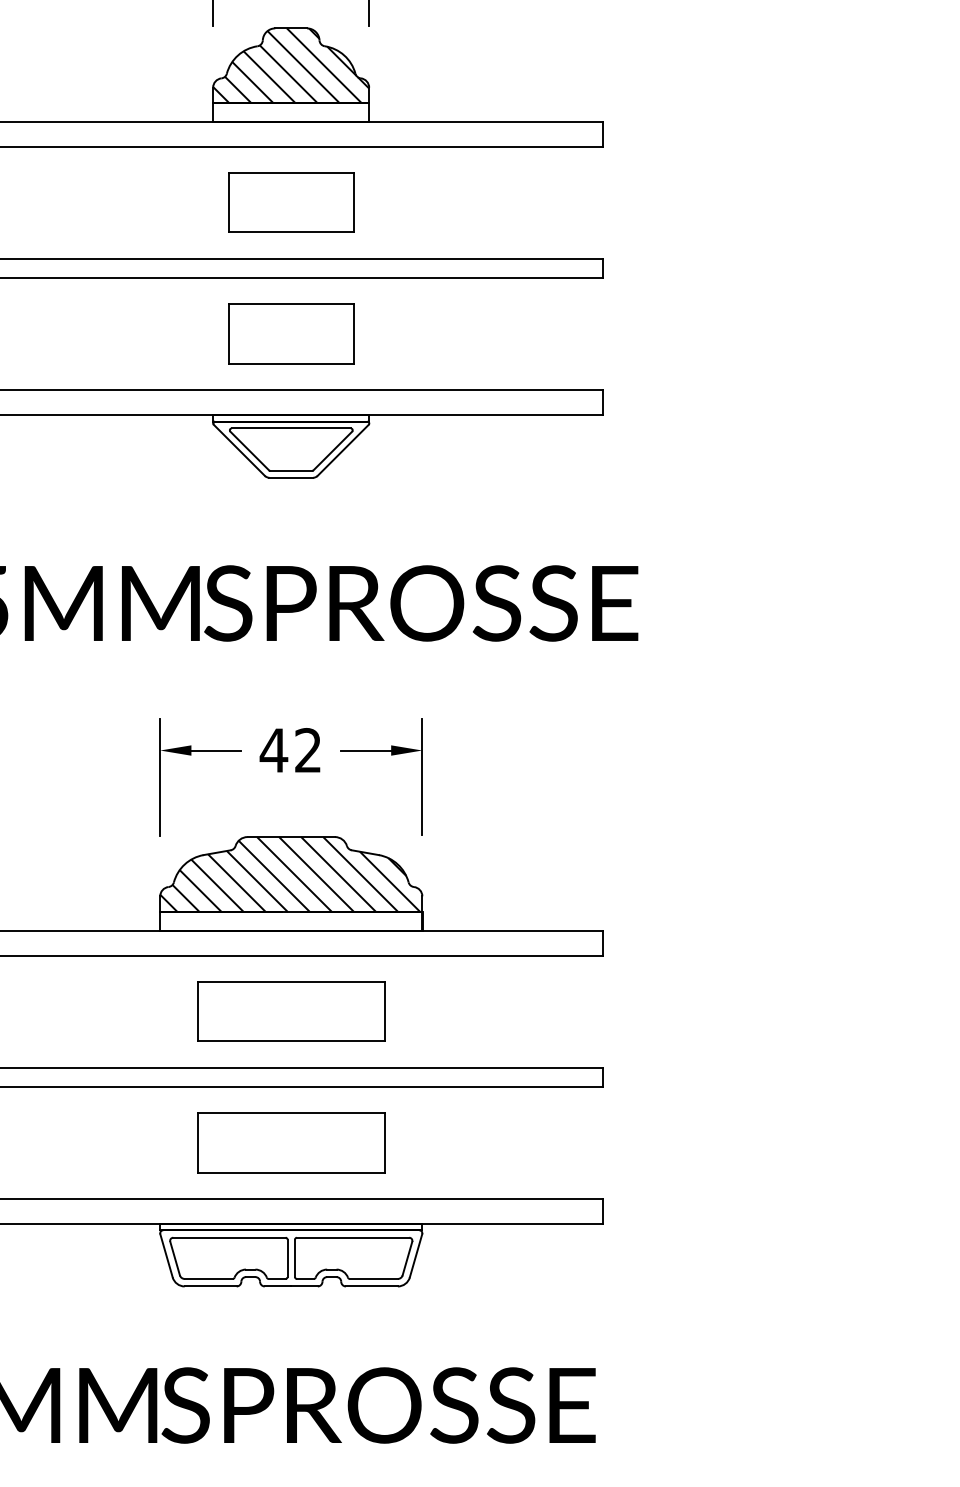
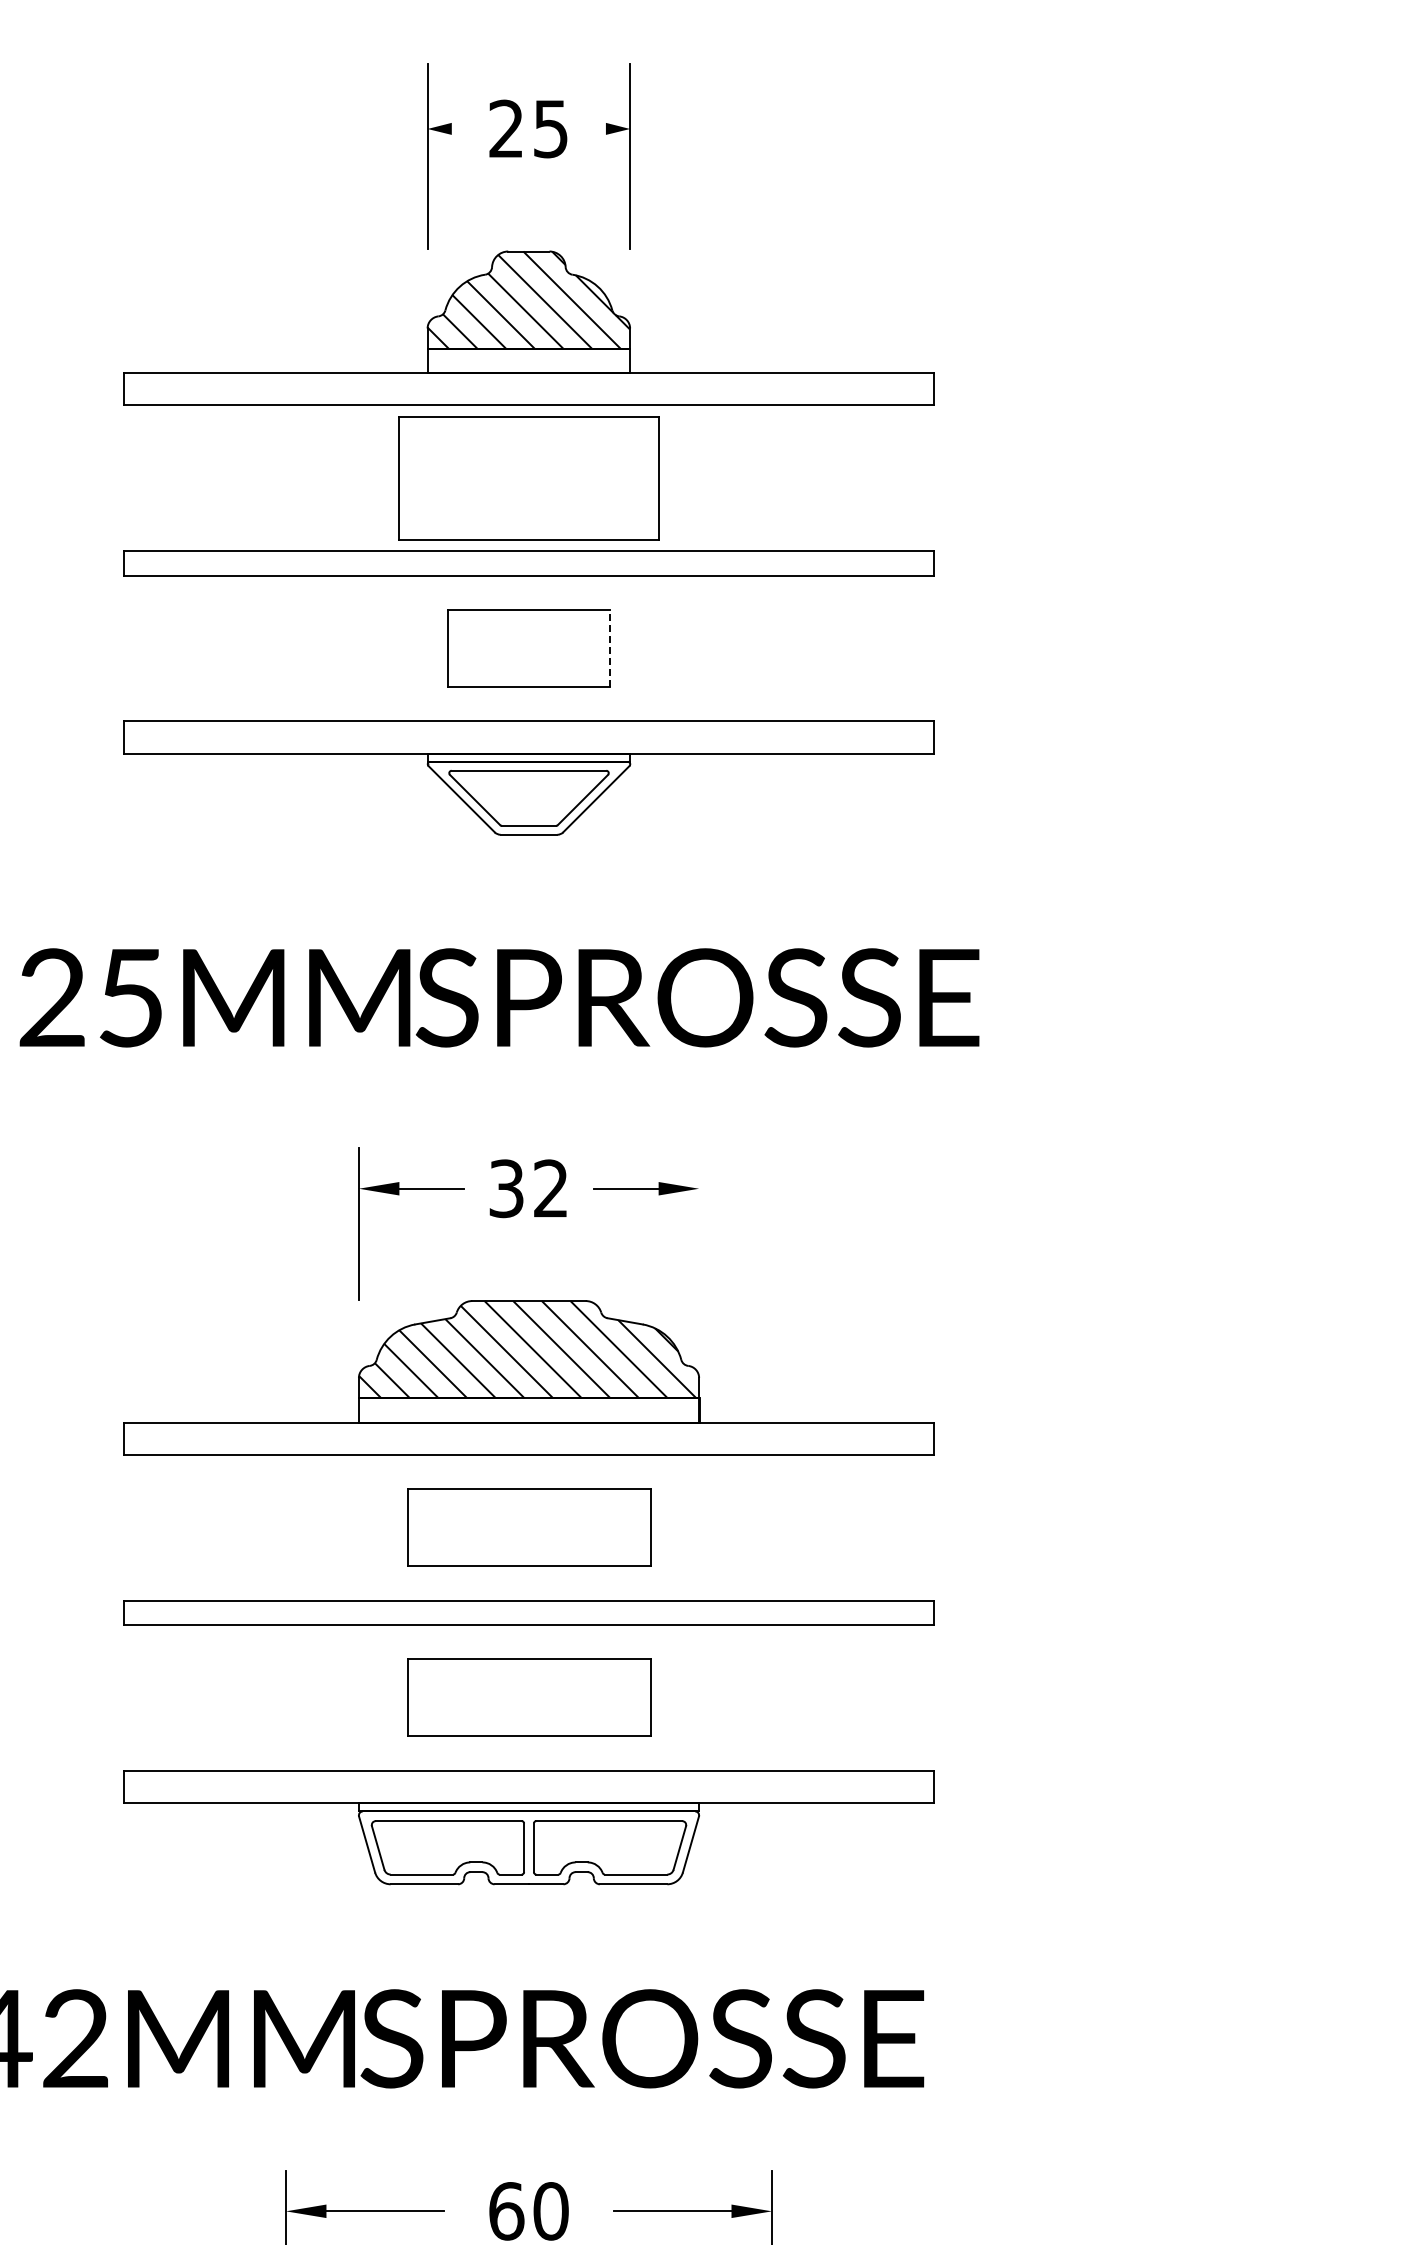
part: (290, 202) -> (528, 477), size x1.6
line: (354, 333) -> (610, 647), solid -> dashed
text: (273, 750) -> (506, 1188), 42 -> 32
line: (422, 777) -> (699, 1223), removed

